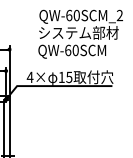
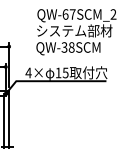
text: (76, 15) -> (72, 14), QW-60SCM_2 -> QW-67SCM_2
text: (71, 50) -> (67, 47), QW-60SCM -> QW-38SCM

